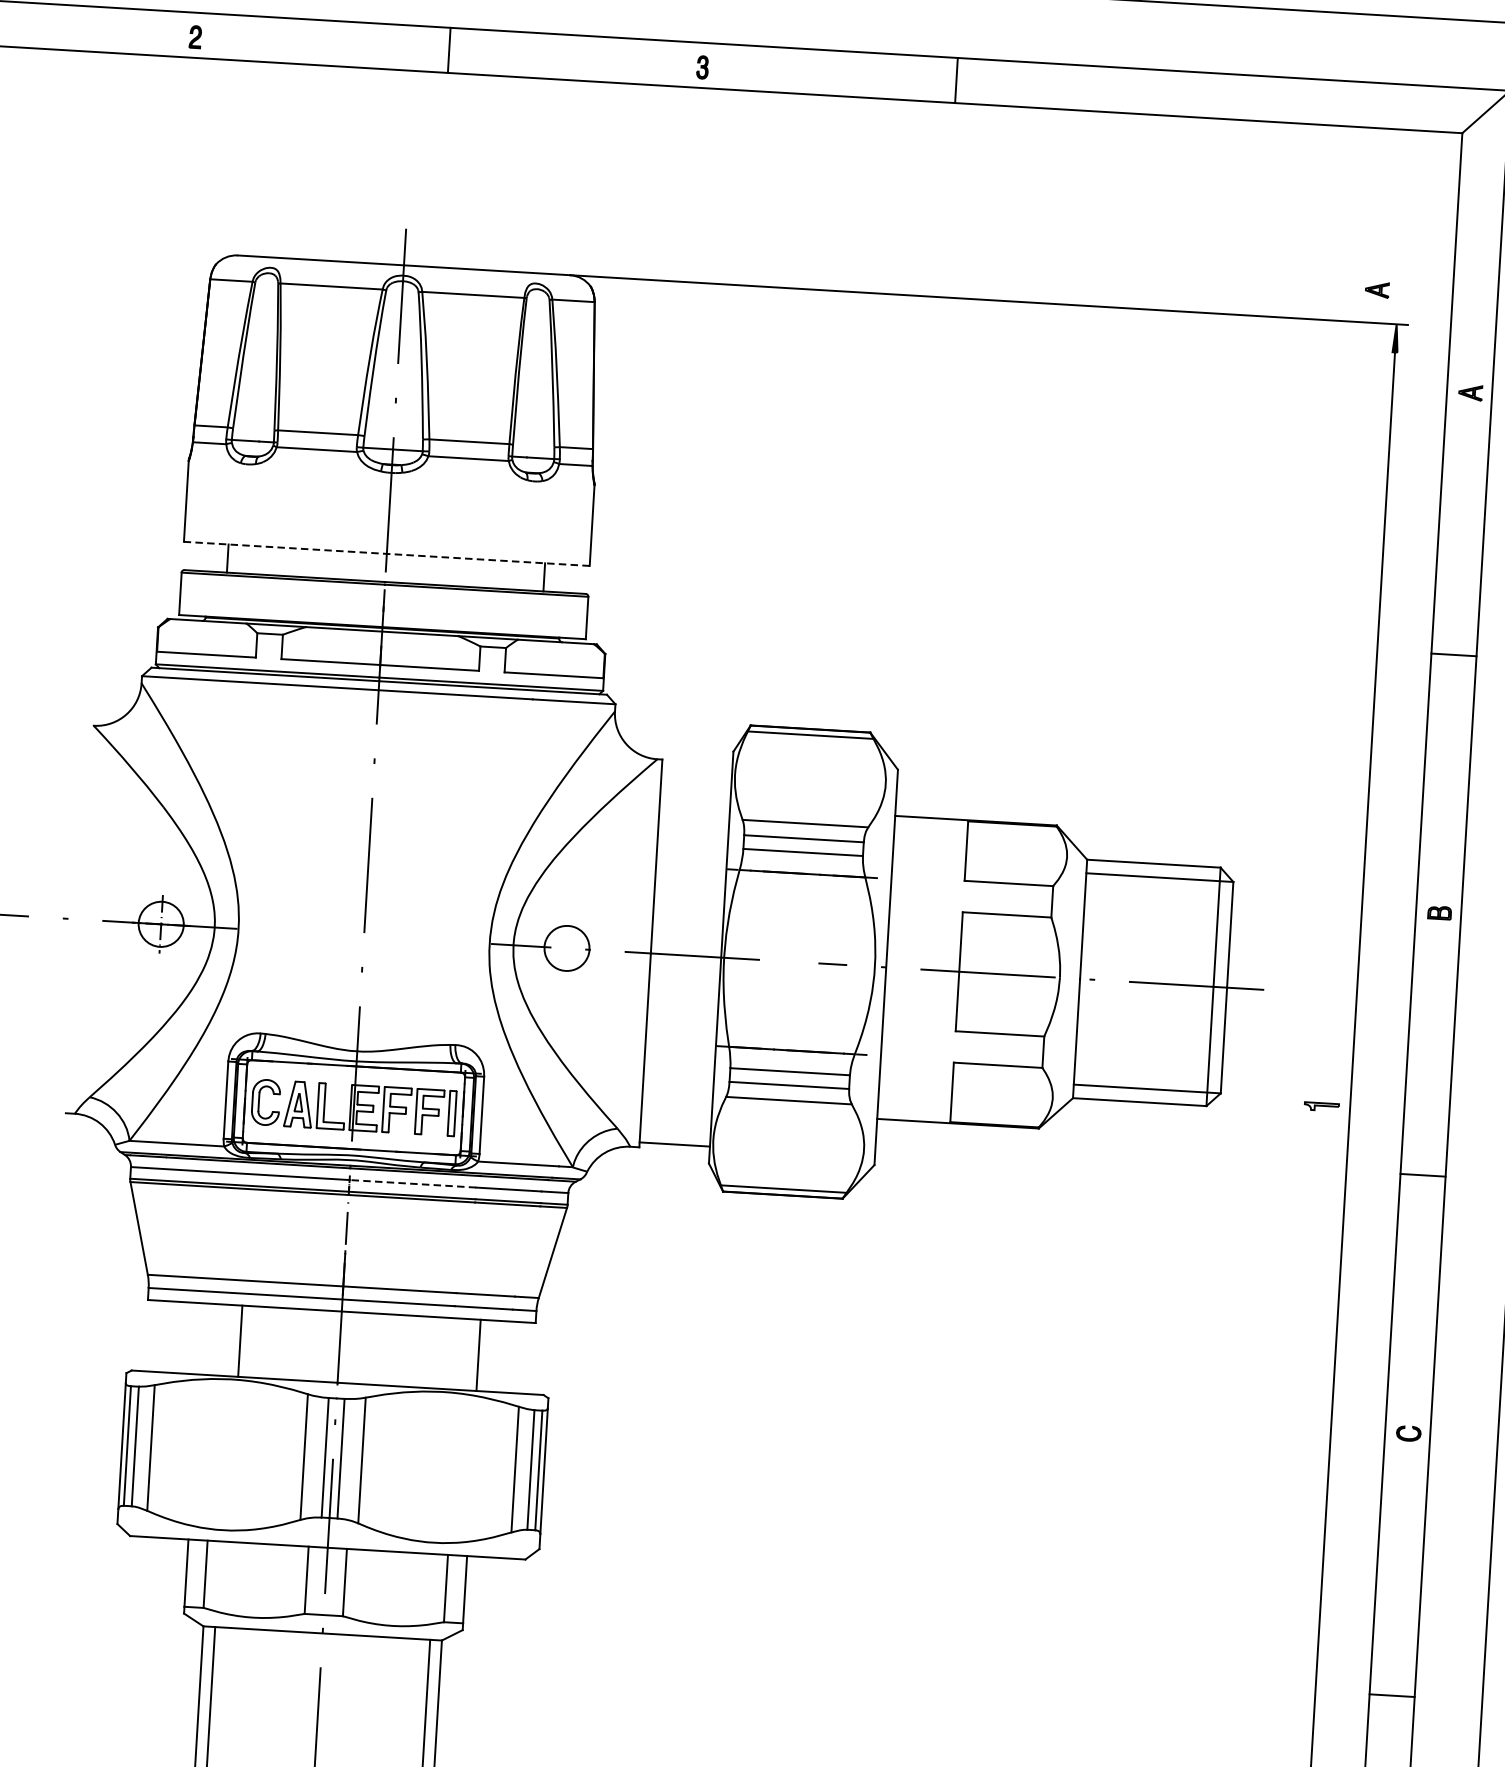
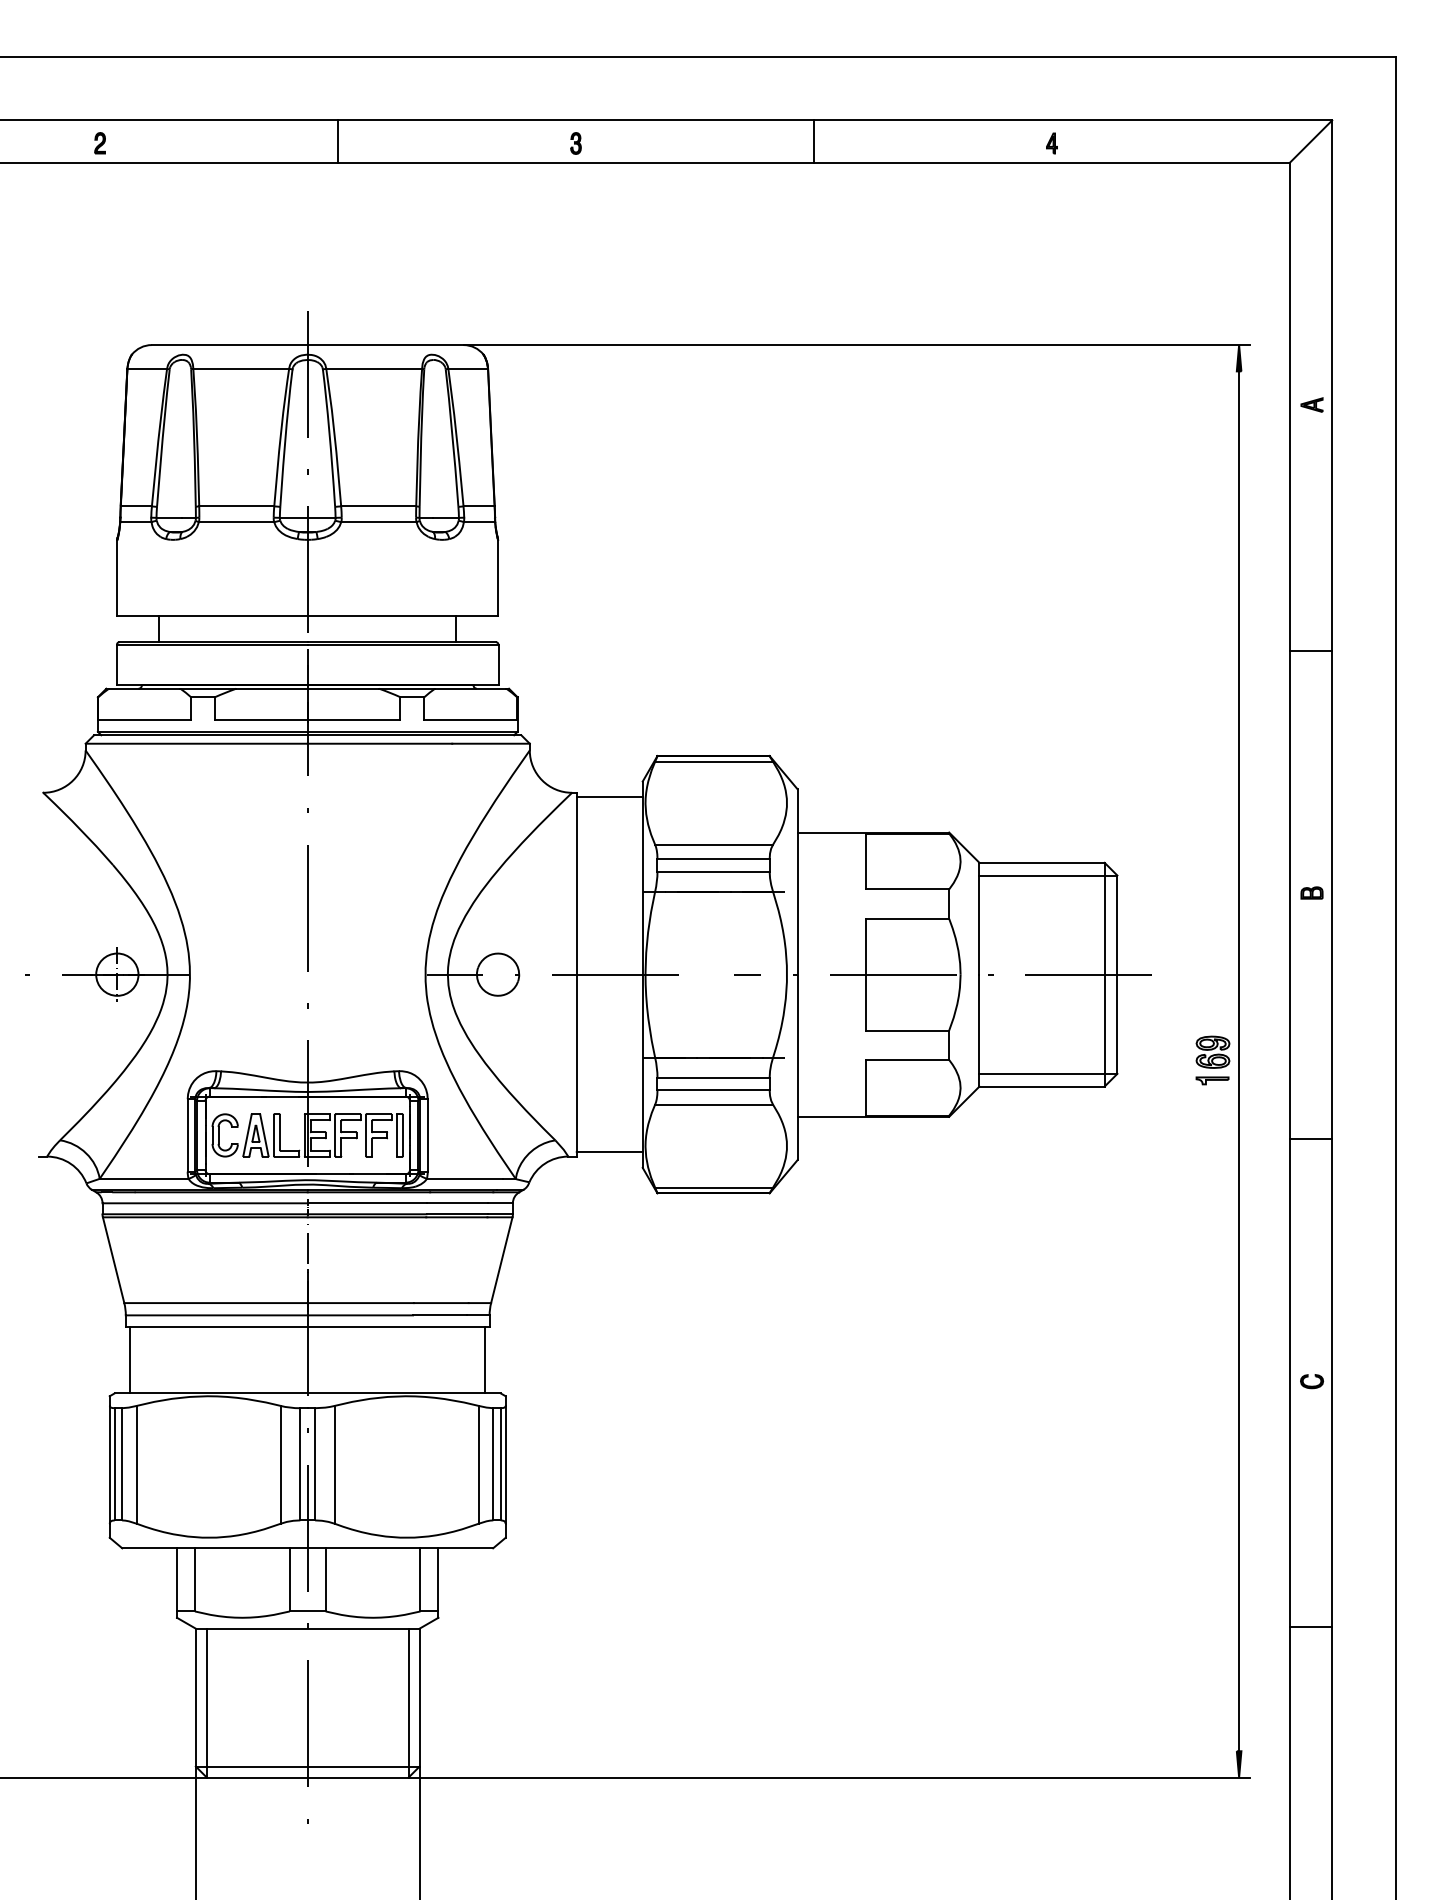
part: (1209, 97) -> (1051, 143), added
part: (1376, 289) -> (1218, 313), removed
line: (386, 553) -> (307, 615), dashed -> solid
line: (696, 766) -> (609, 797), added
part: (1323, 1075) -> (1212, 1051), added
line: (412, 1183) -> (366, 1203), dashed -> solid
line: (240, 1340) -> (130, 1359), moved
line: (479, 1354) -> (485, 1359), moved

